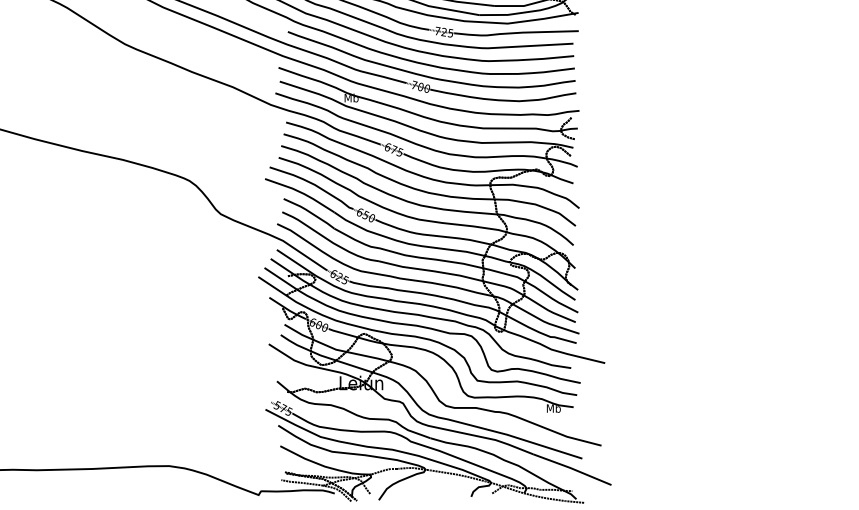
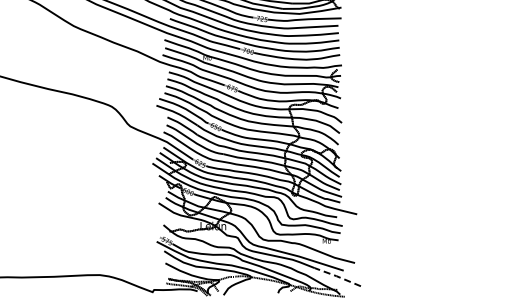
line: (571, 468) -> (337, 276), solid -> dashed

